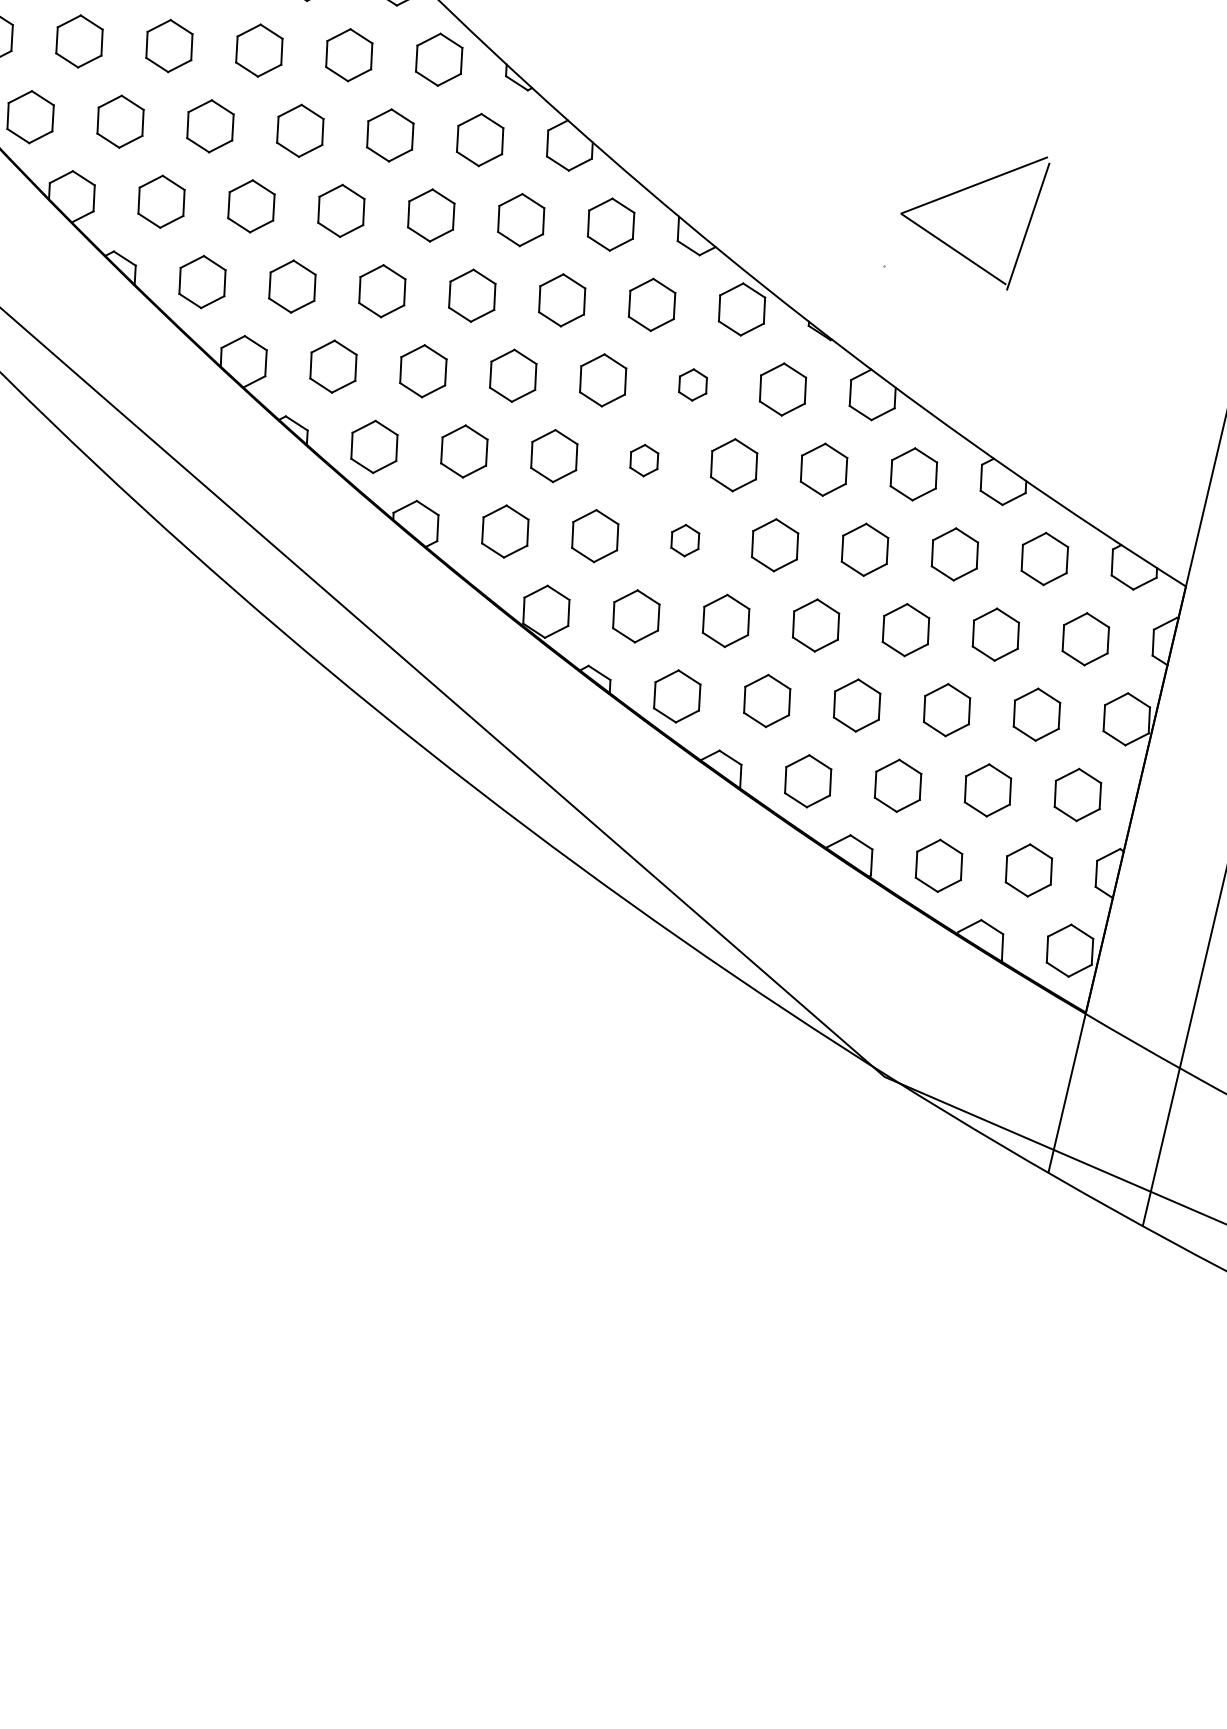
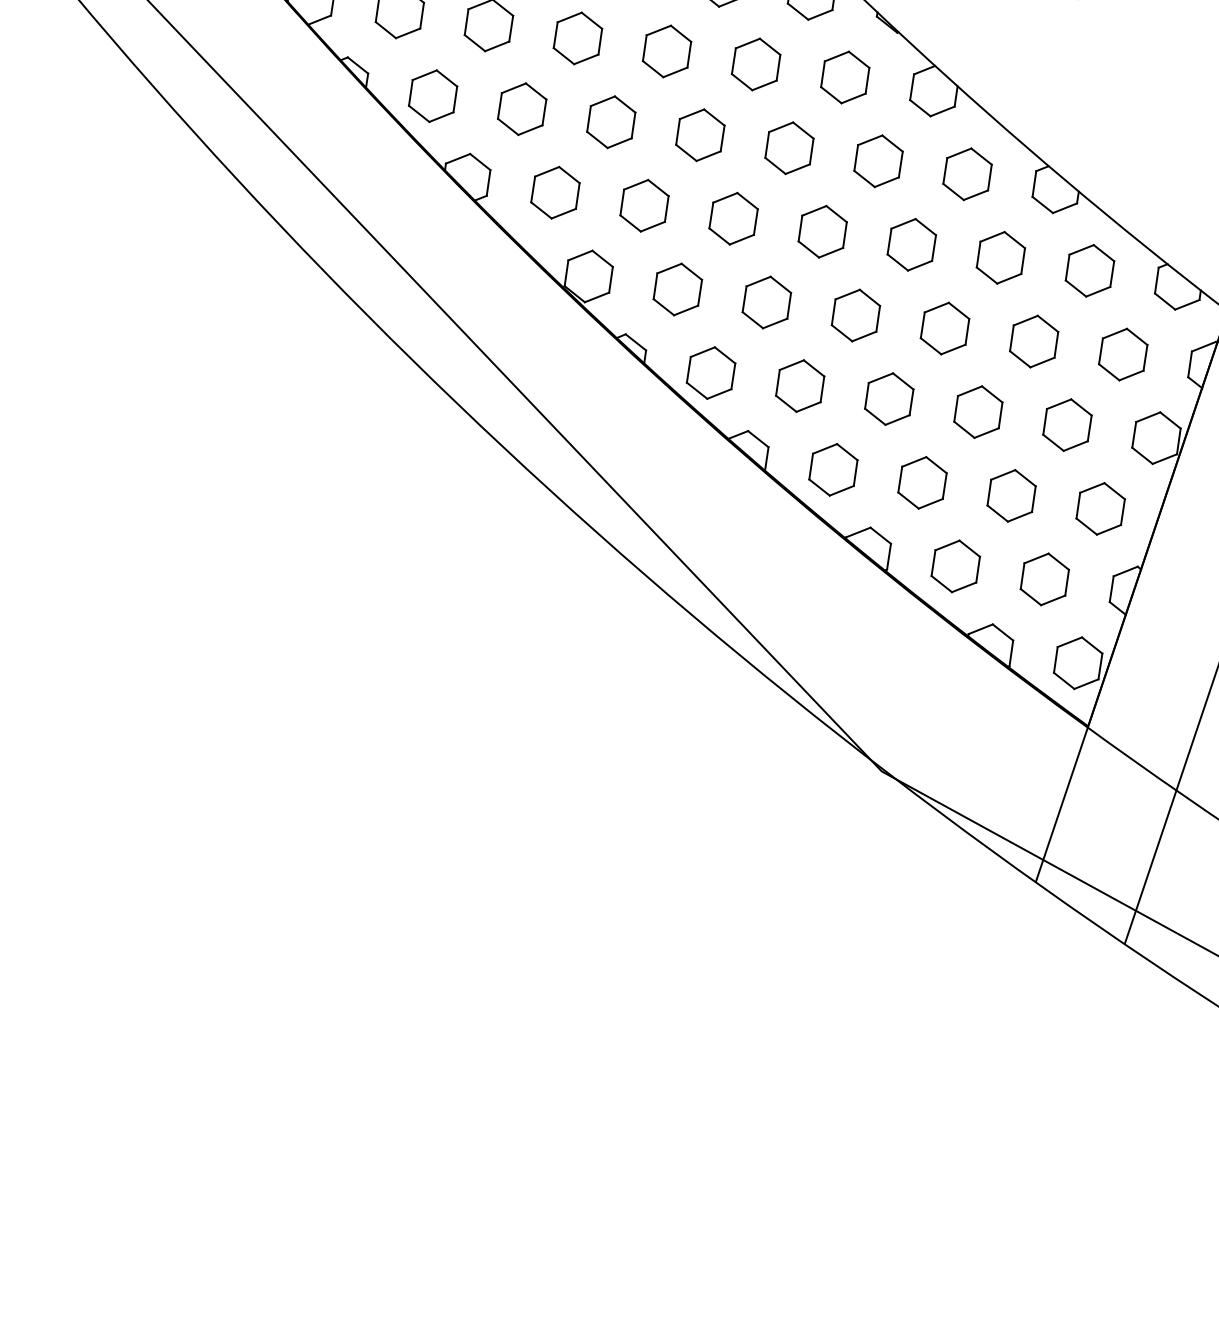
part: (692, 384) -> (755, 63), size x1.67
part: (644, 460) -> (700, 135), size x1.67
part: (685, 540) -> (733, 218), size x1.67

